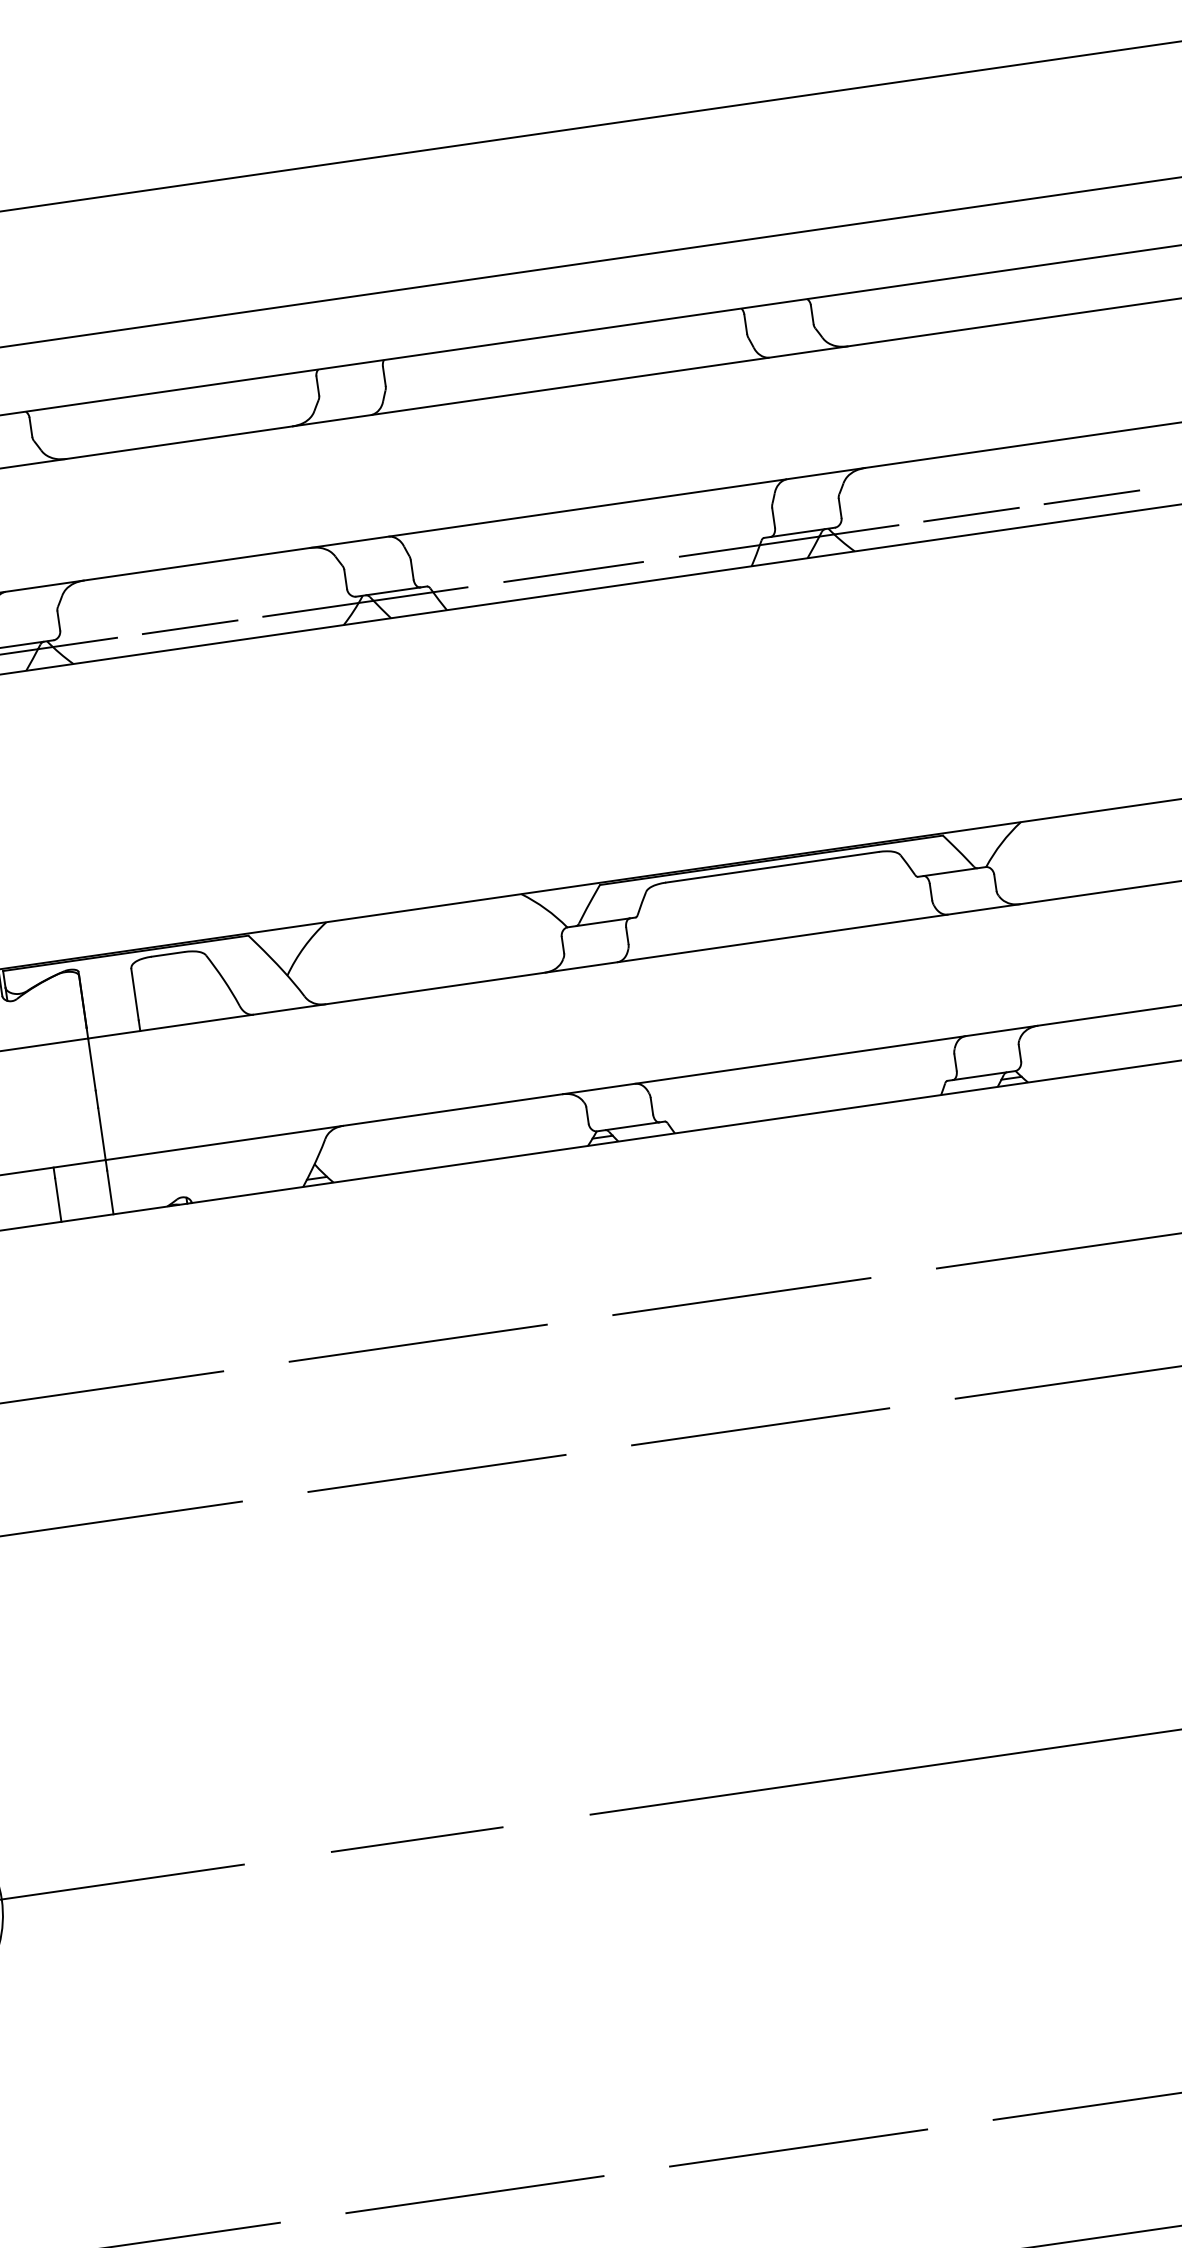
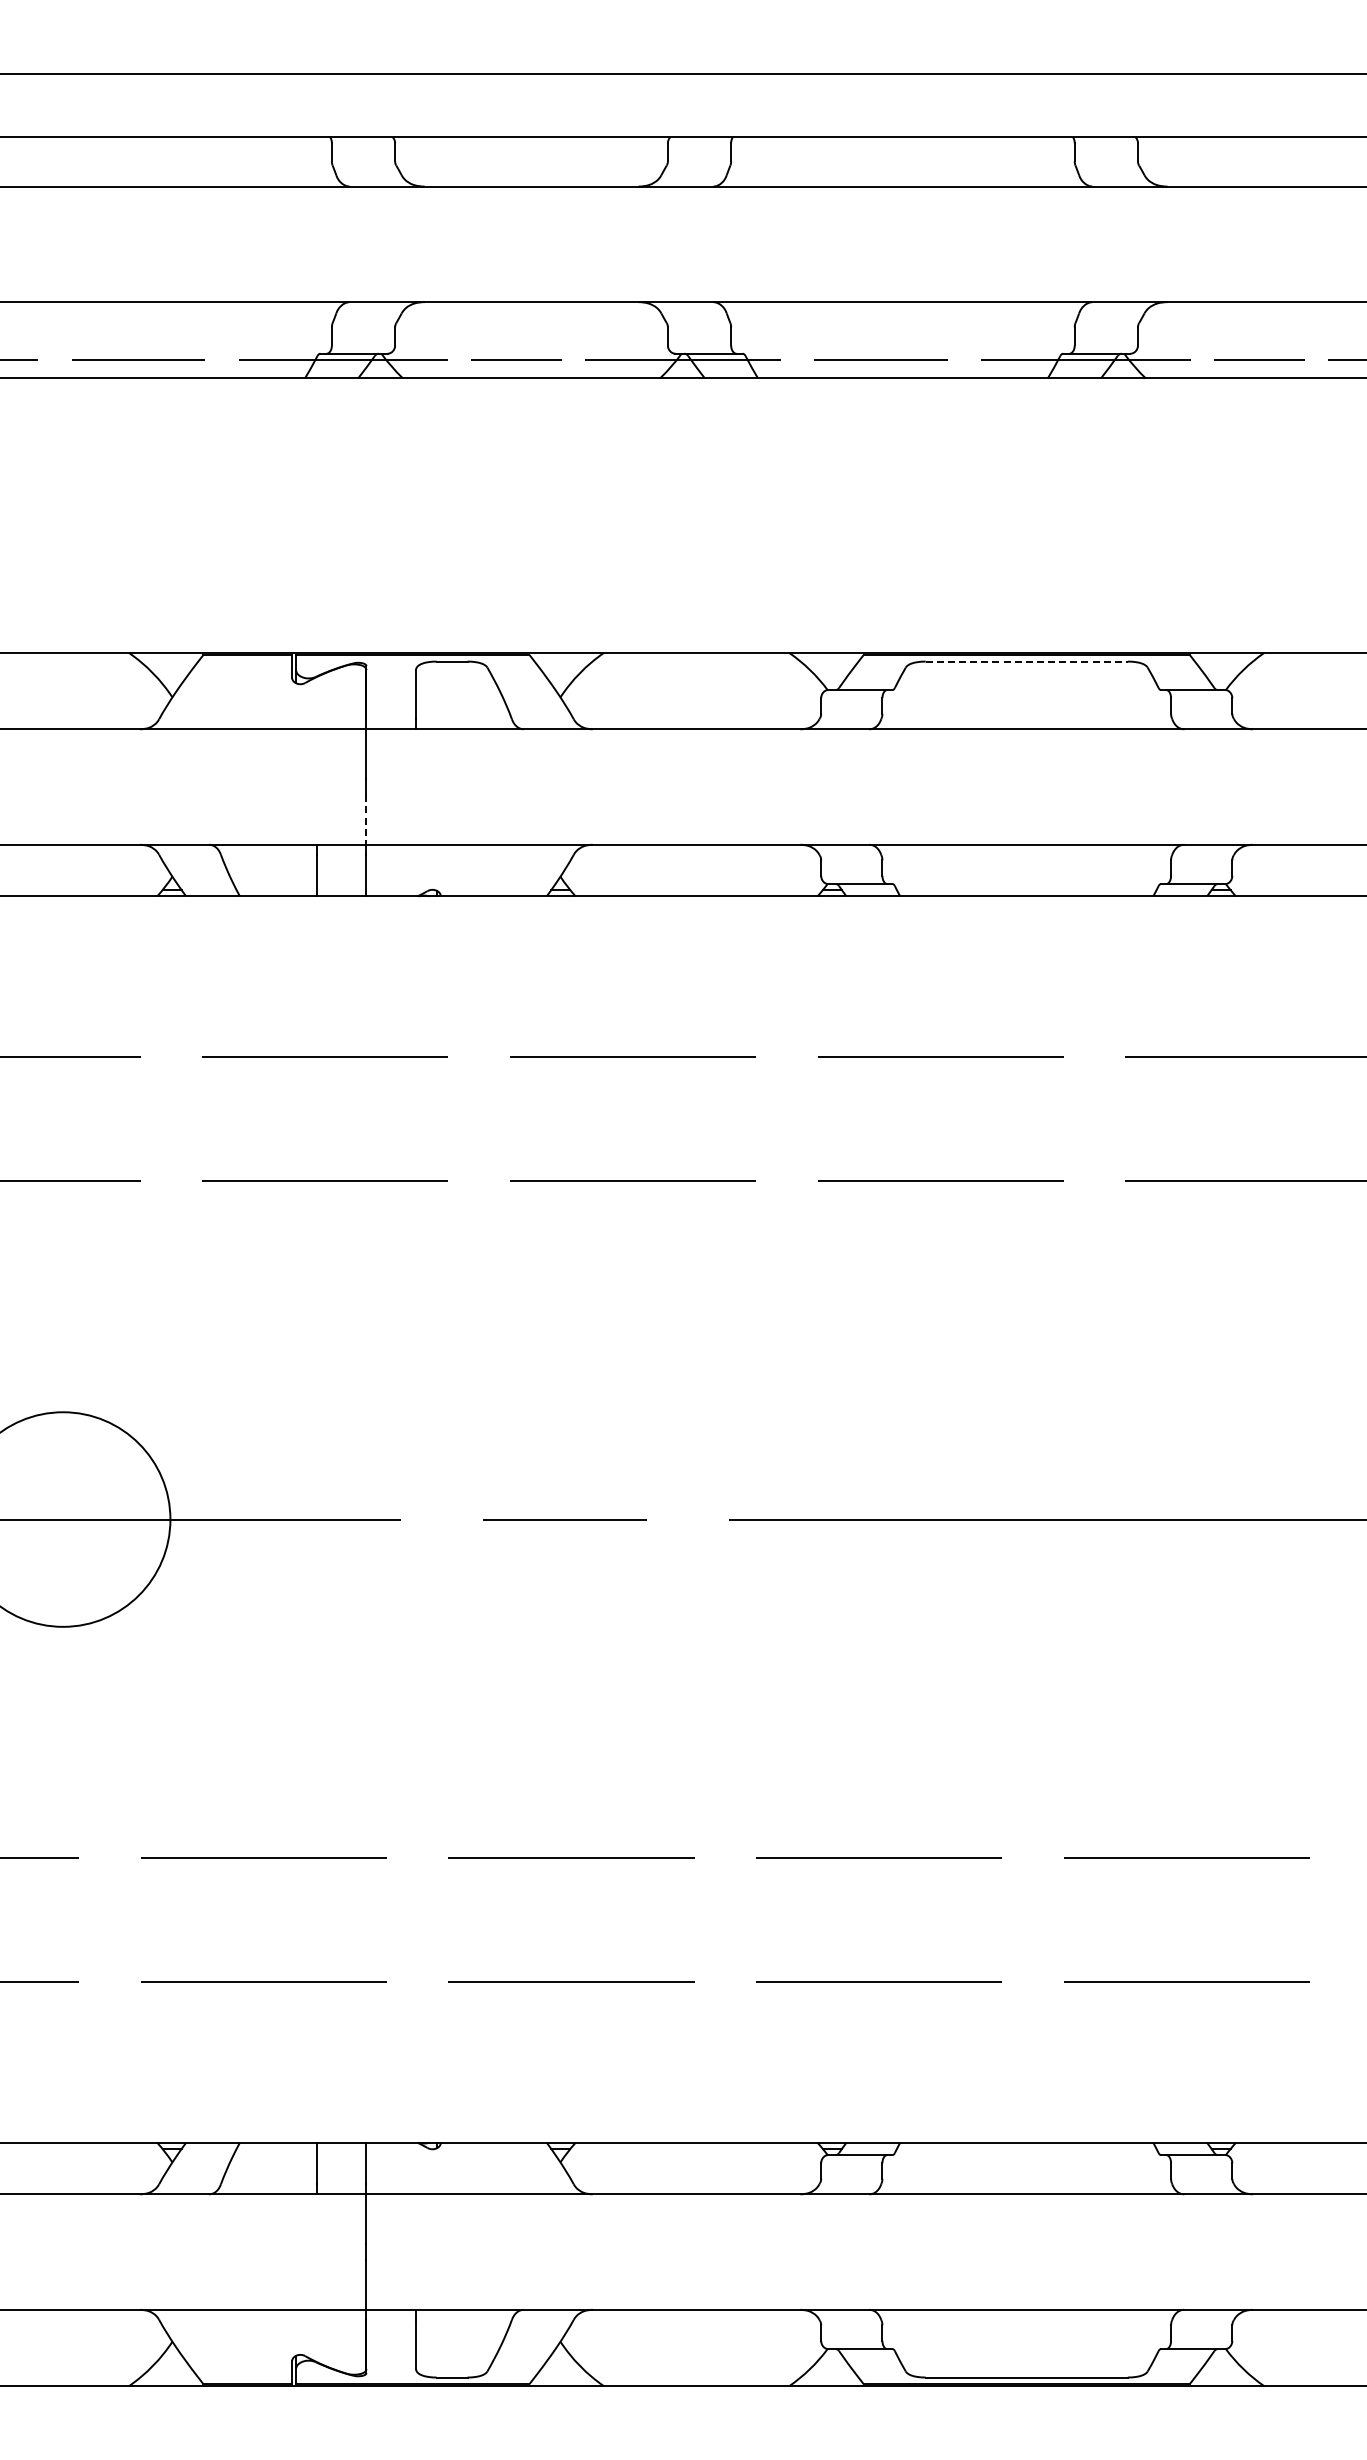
line: (773, 867) -> (1027, 661), solid -> dashed
line: (102, 1134) -> (366, 820), solid -> dashed

